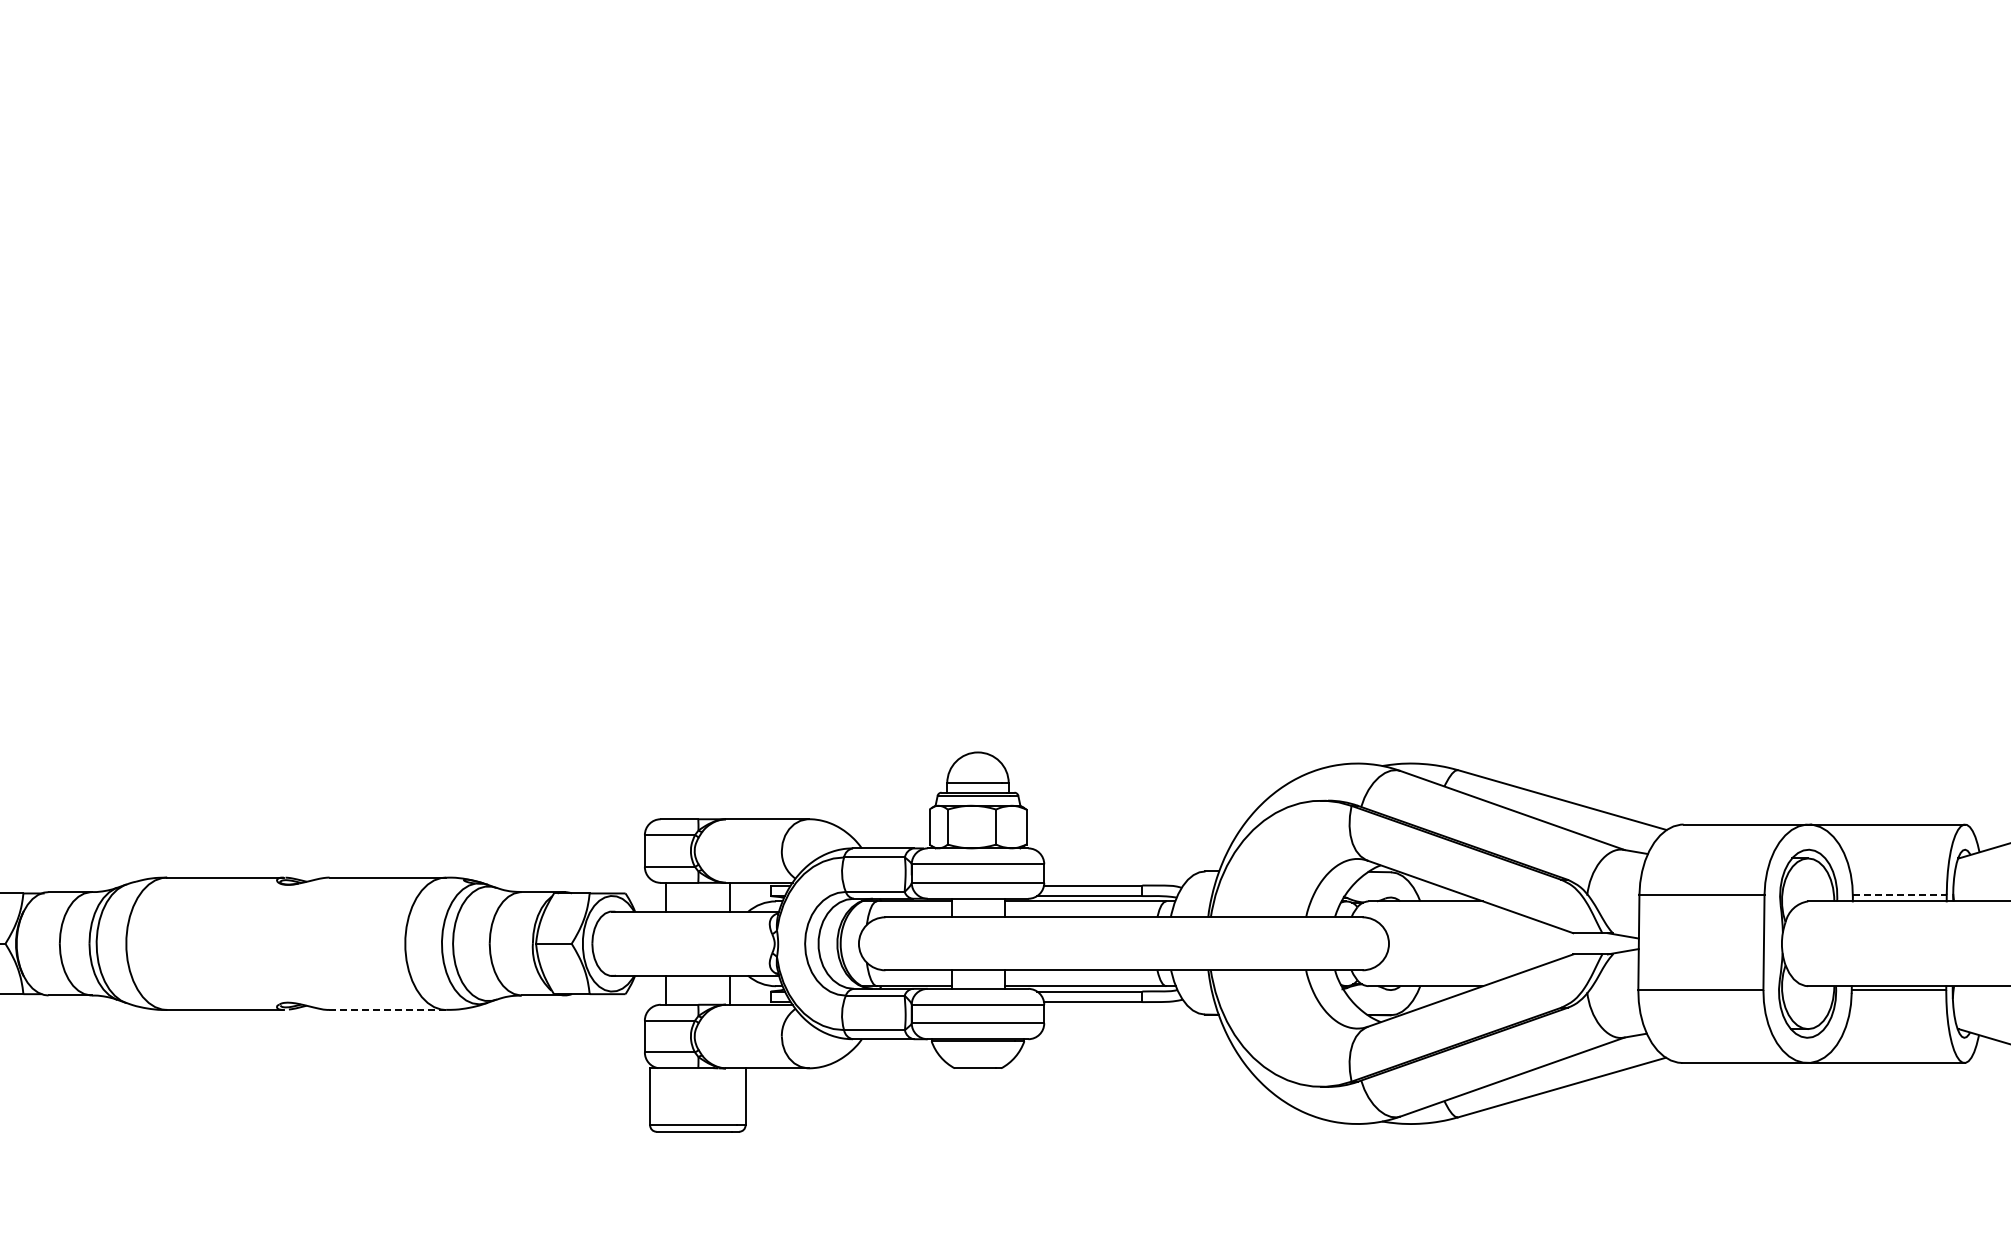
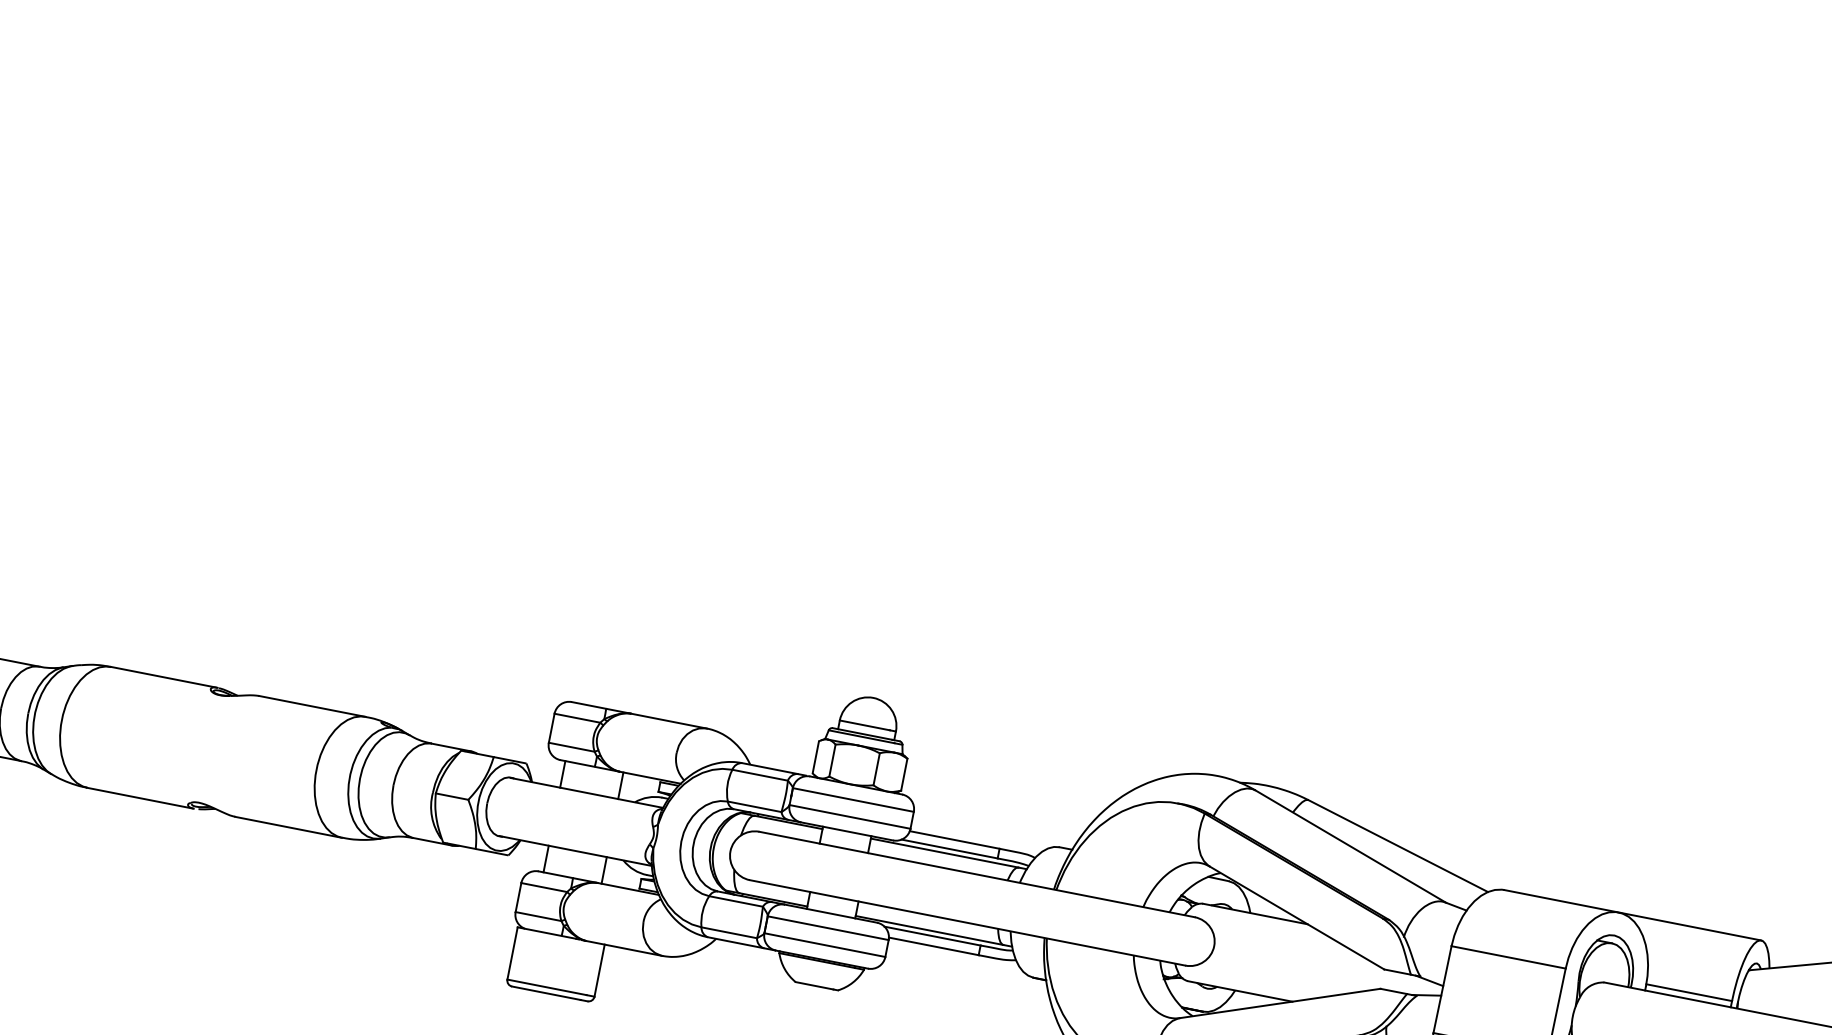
line: (1899, 894) -> (1688, 992), dashed -> solid
line: (388, 1010) -> (289, 827), dashed -> solid

